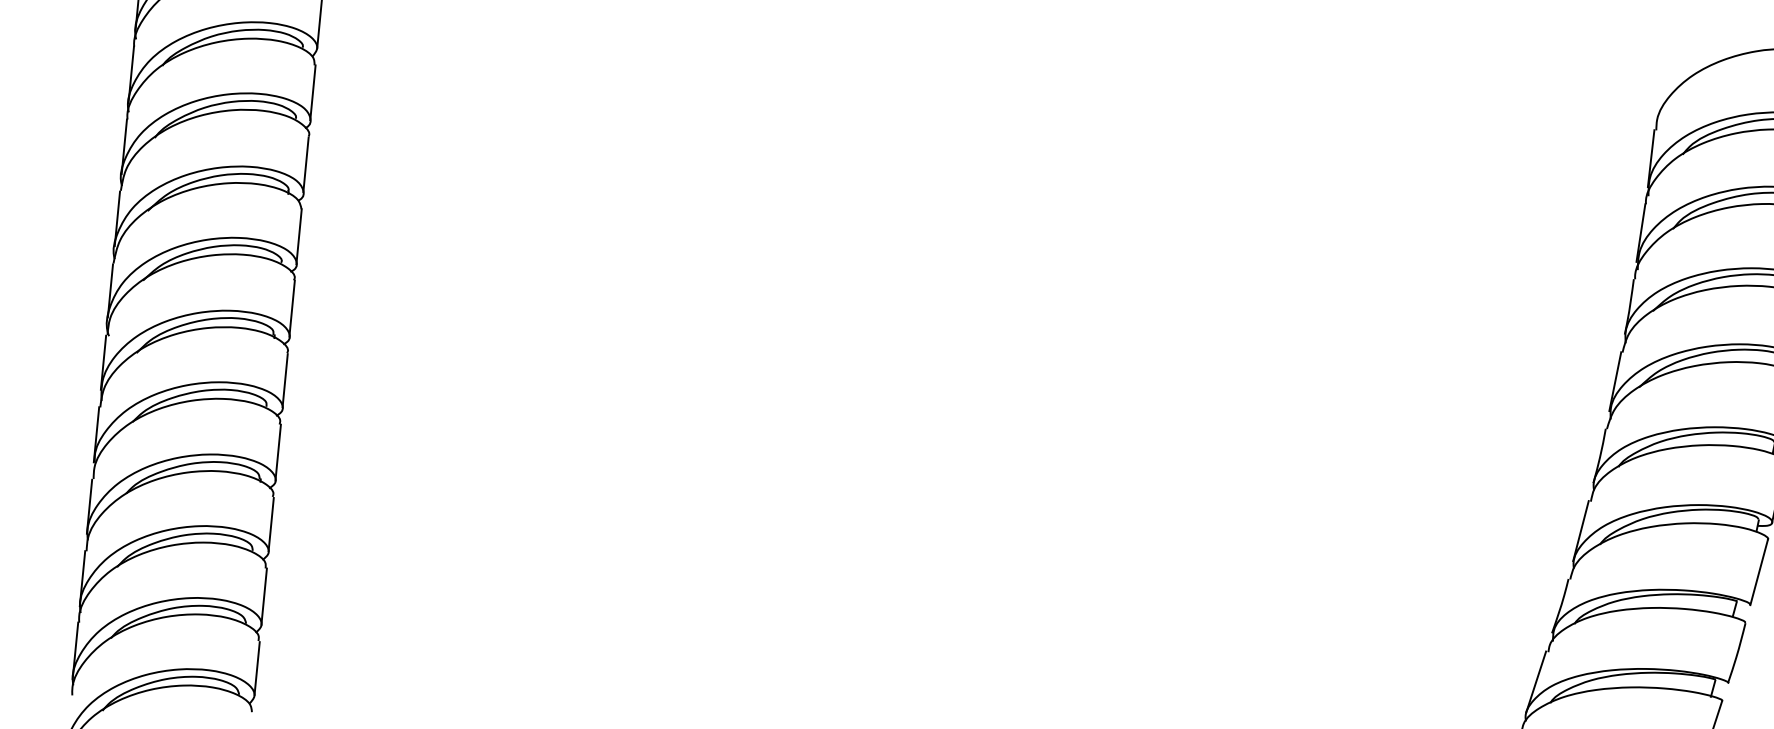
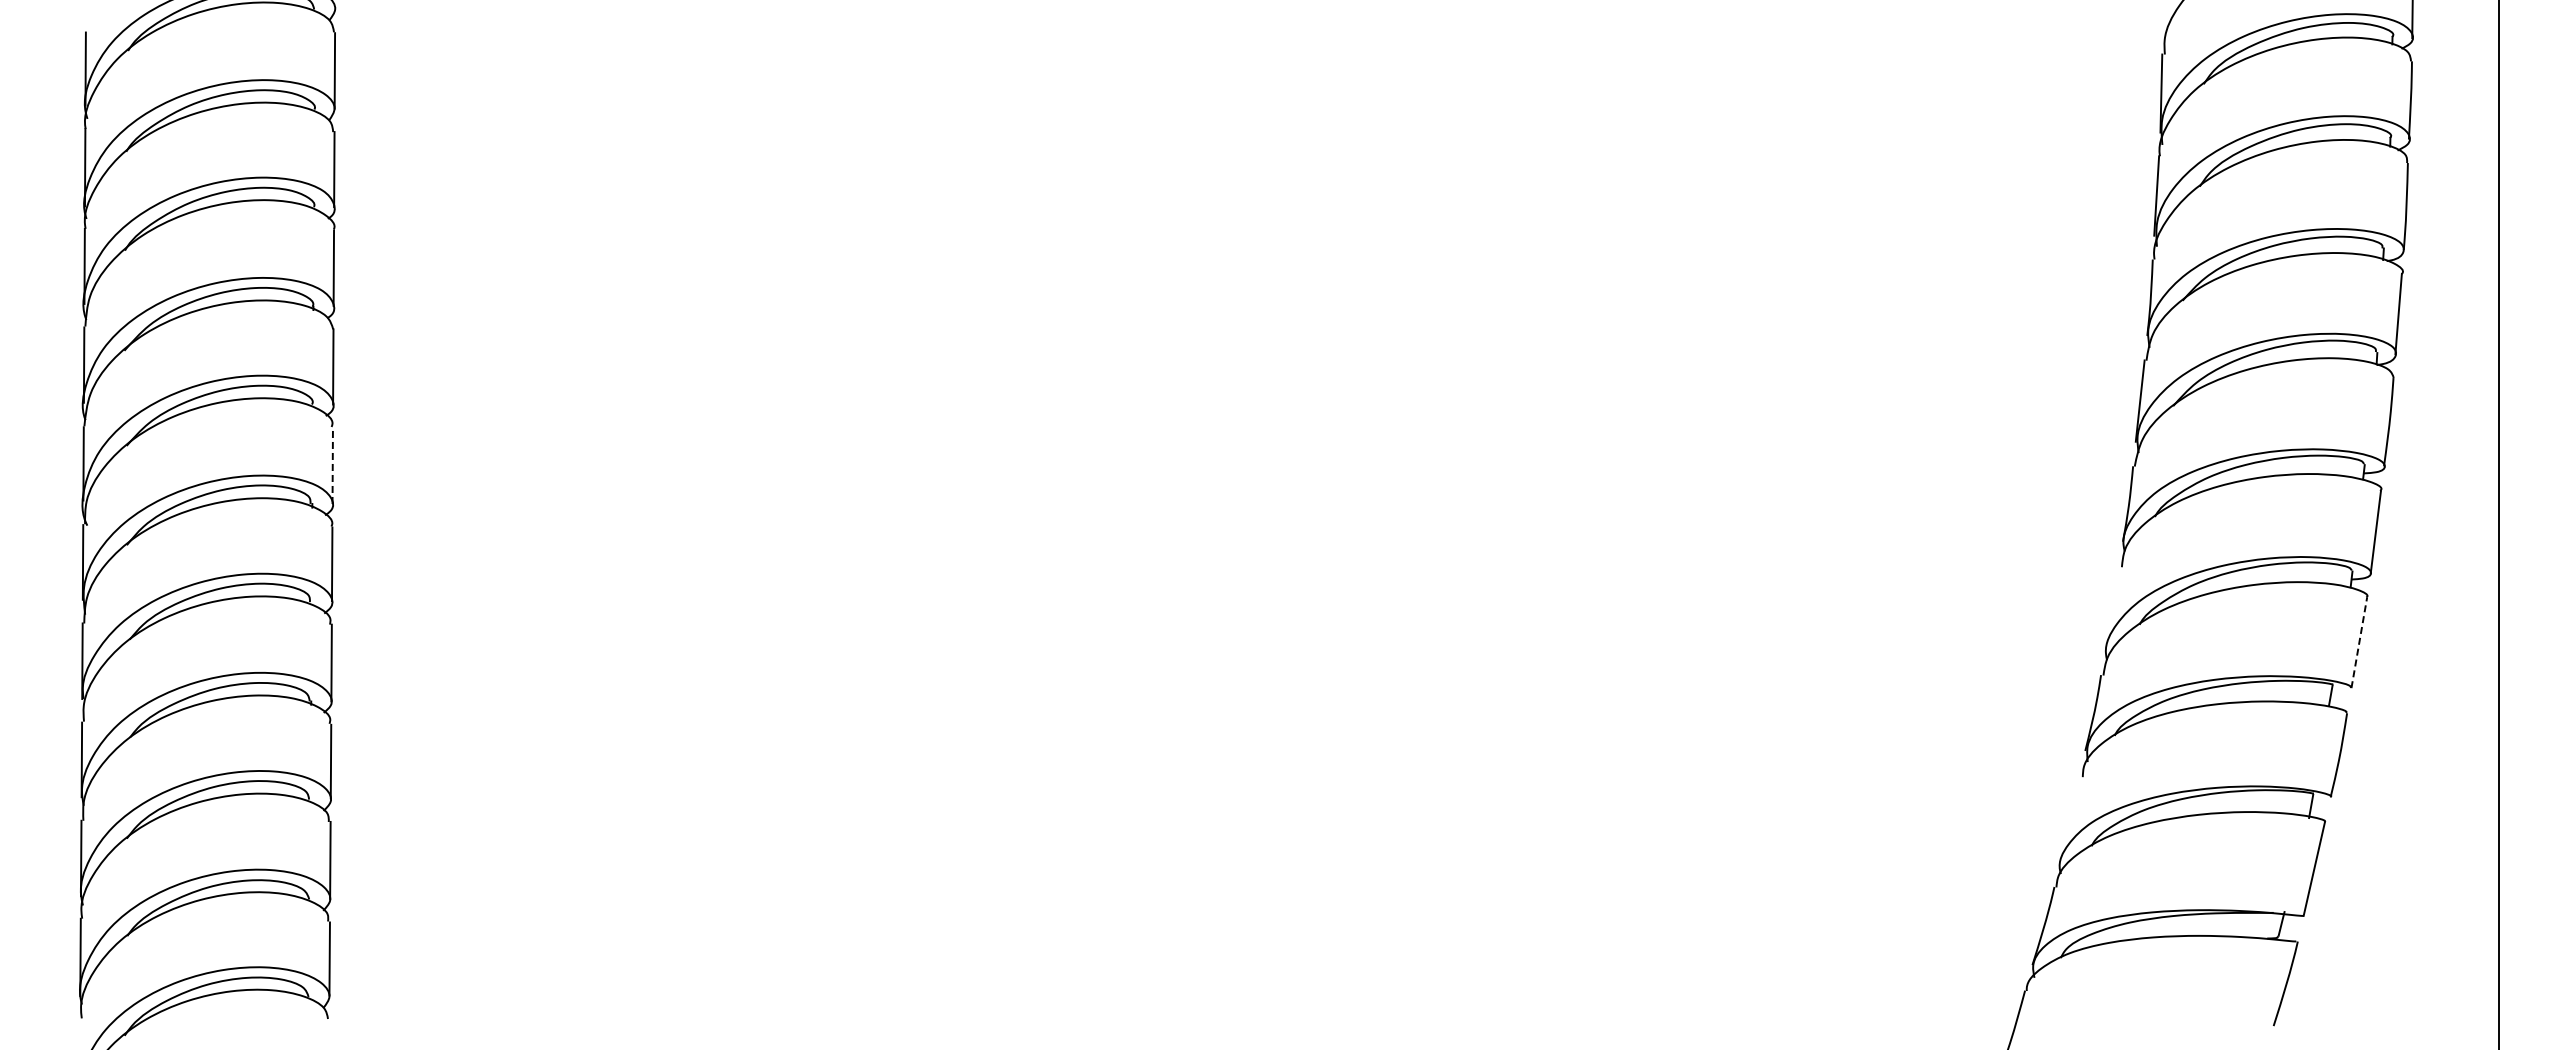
line: (291, 308) -> (332, 465), solid -> dashed
line: (1580, 531) -> (2111, 608), removed
line: (1759, 572) -> (2359, 642), solid -> dashed
line: (1535, 681) -> (2069, 818), removed

